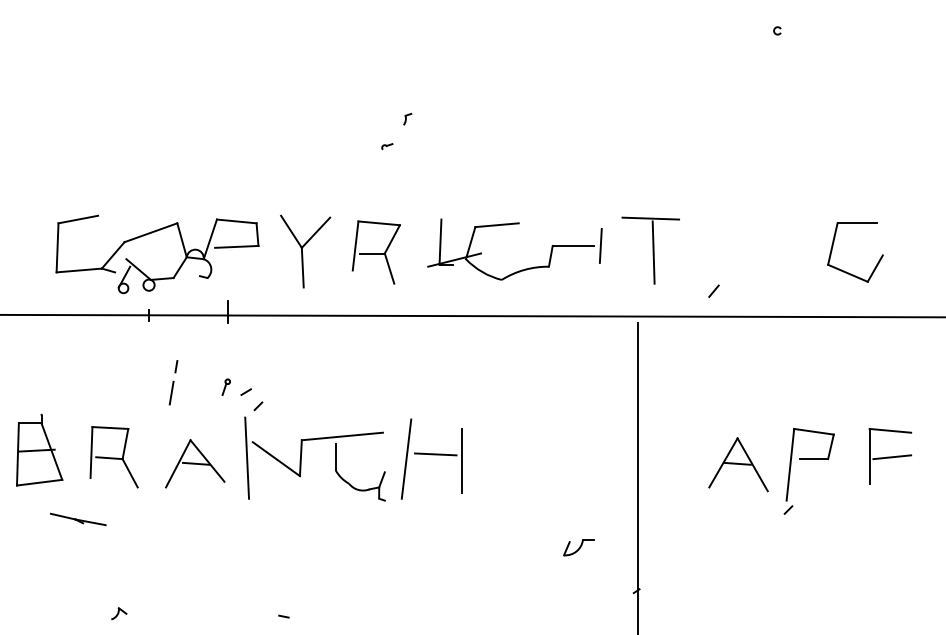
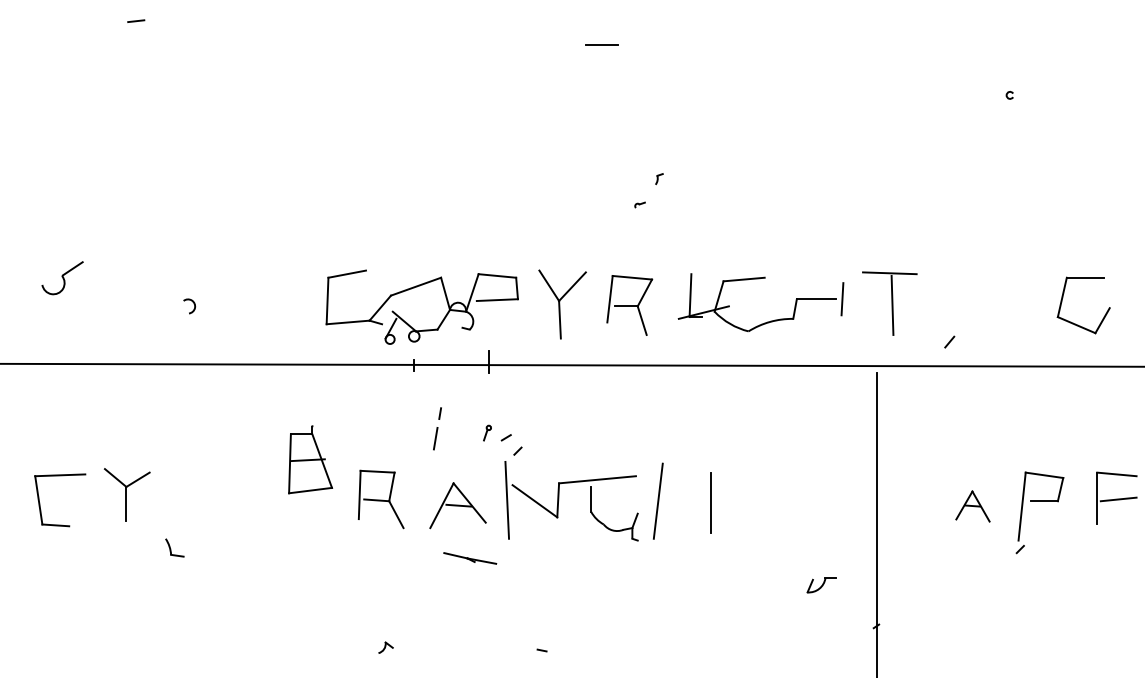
part: (39, 449) -> (310, 459), moved
line: (435, 454) -> (685, 496), removed
part: (738, 464) -> (972, 506), size x0.6
part: (78, 519) -> (470, 558), moved

